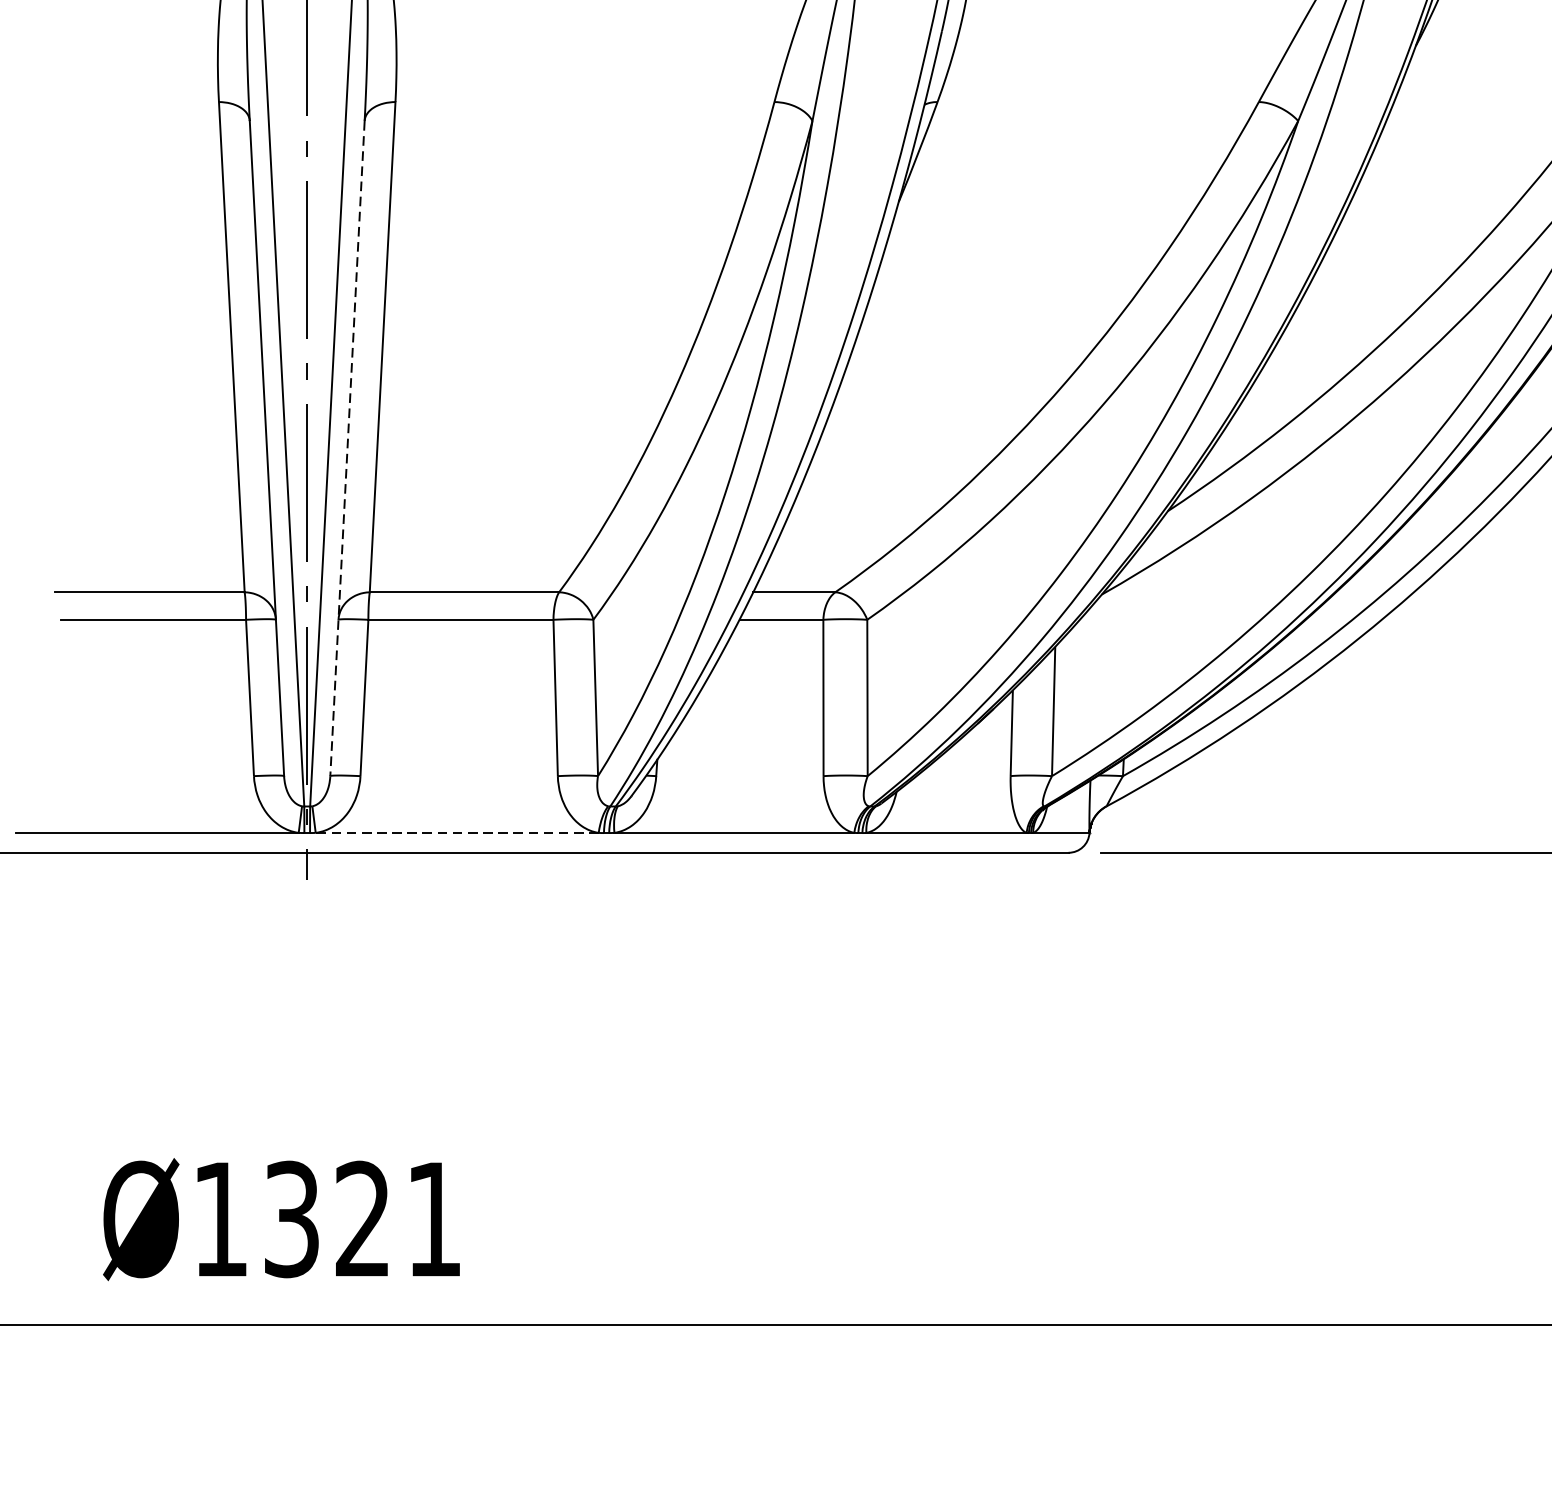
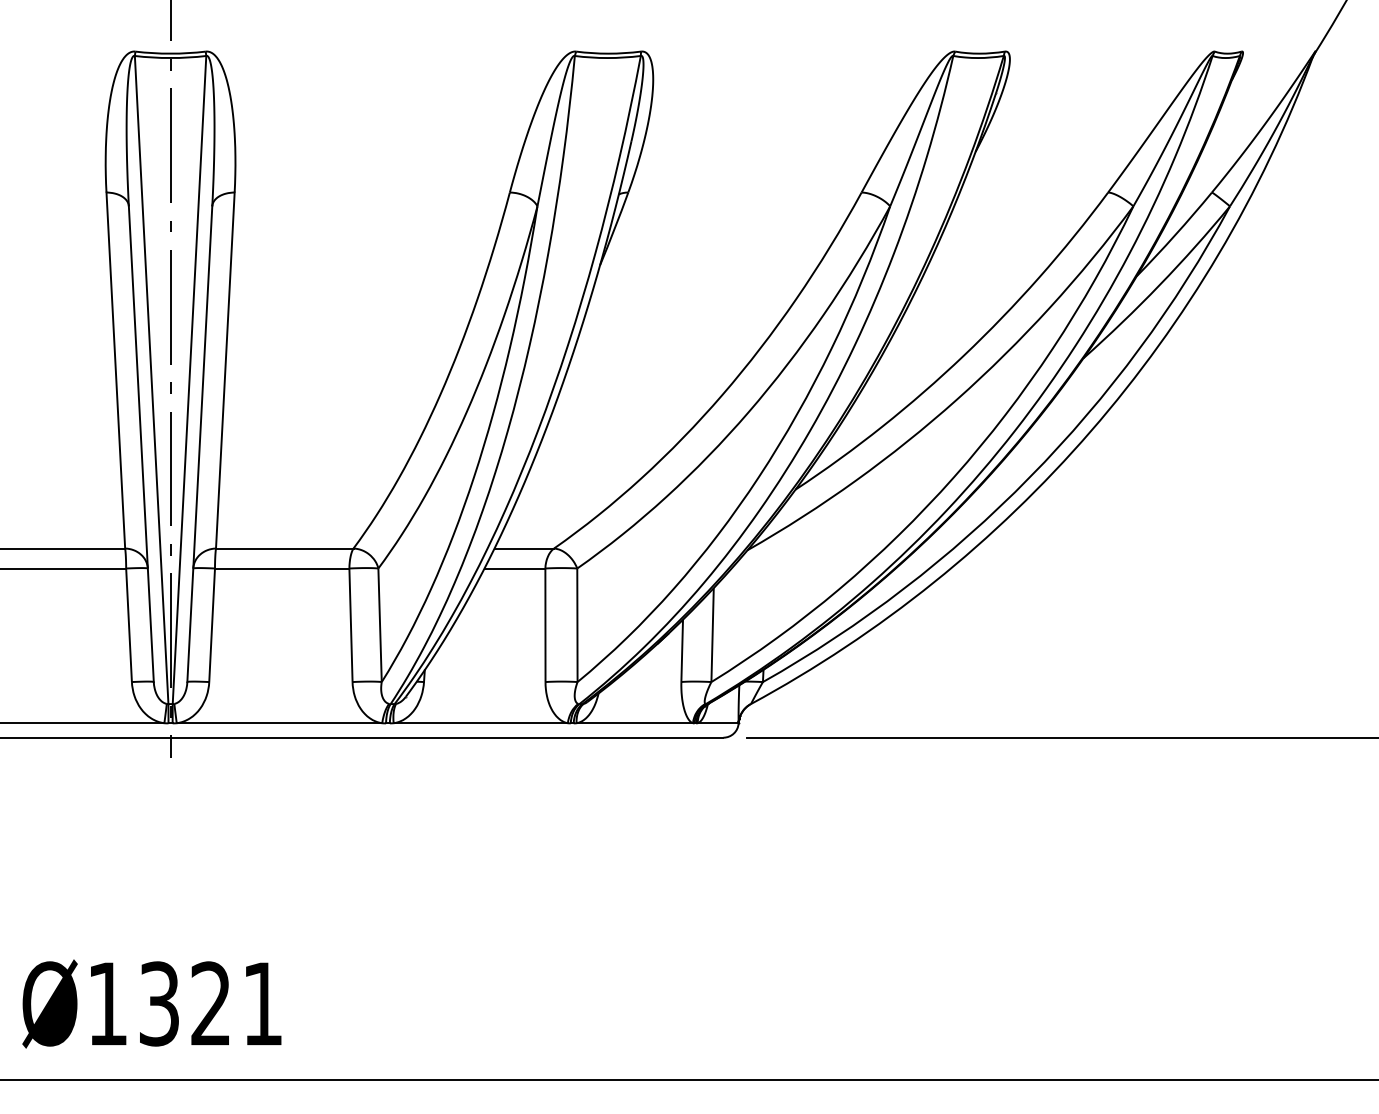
line: (347, 449) -> (199, 444), dashed -> solid
line: (457, 833) -> (279, 723), dashed -> solid

